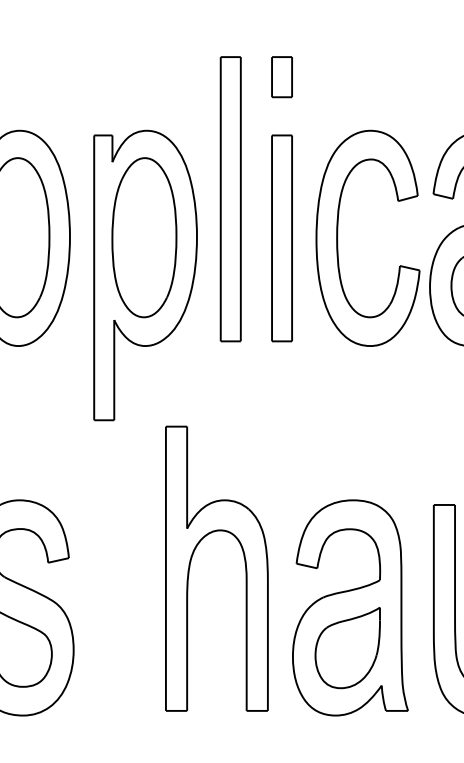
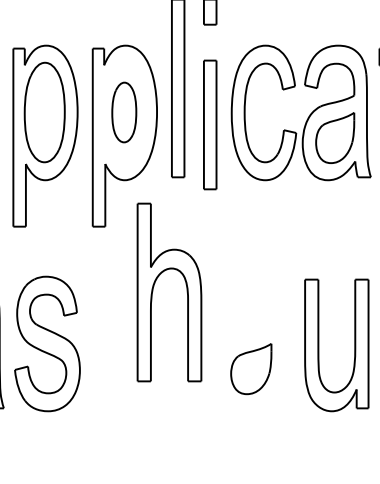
part: (144, 237) -> (124, 112), size x0.6
part: (282, 237) -> (210, 124), moved
part: (191, 567) -> (153, 291), moved
part: (349, 607) -> (252, 343), removed

